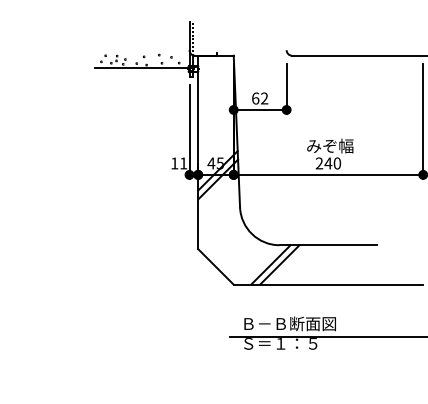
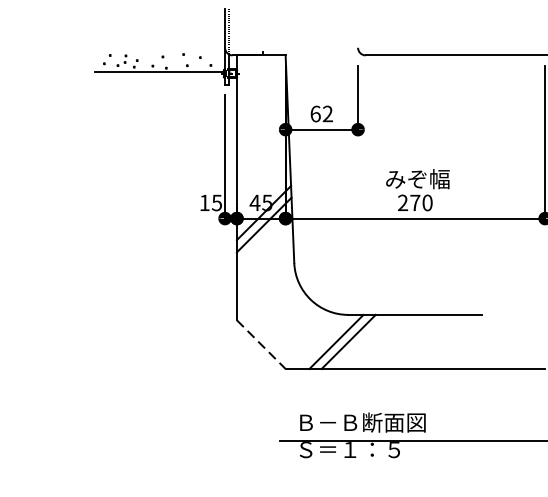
text: (183, 163) -> (216, 202), 11 -> 15
text: (328, 163) -> (415, 202), 240 -> 270
line: (216, 267) -> (262, 345), solid -> dashed

